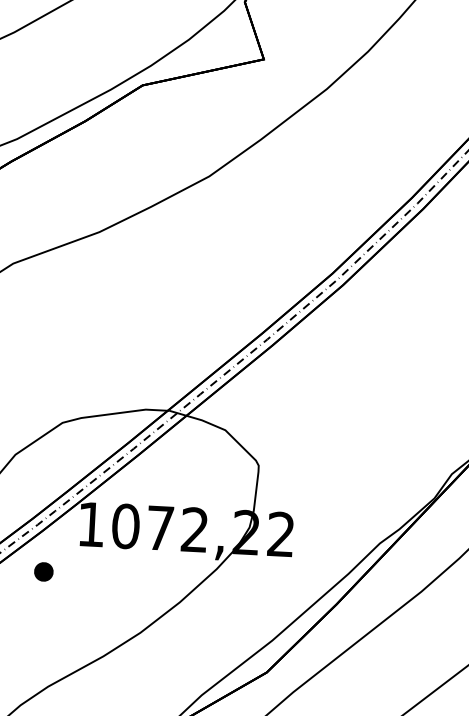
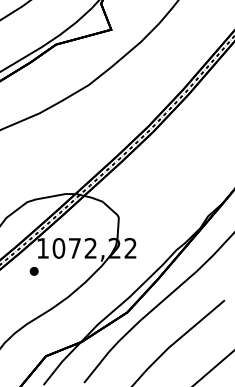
part: (42, 572) -> (33, 271), moved

